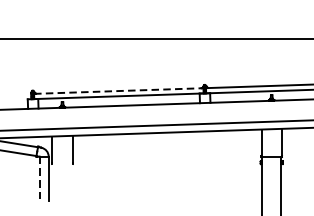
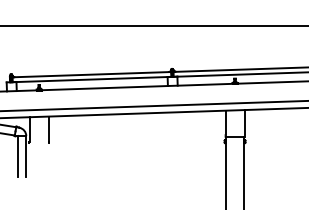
line: (119, 90) -> (92, 74), dashed -> solid
line: (39, 178) -> (17, 156), dashed -> solid

